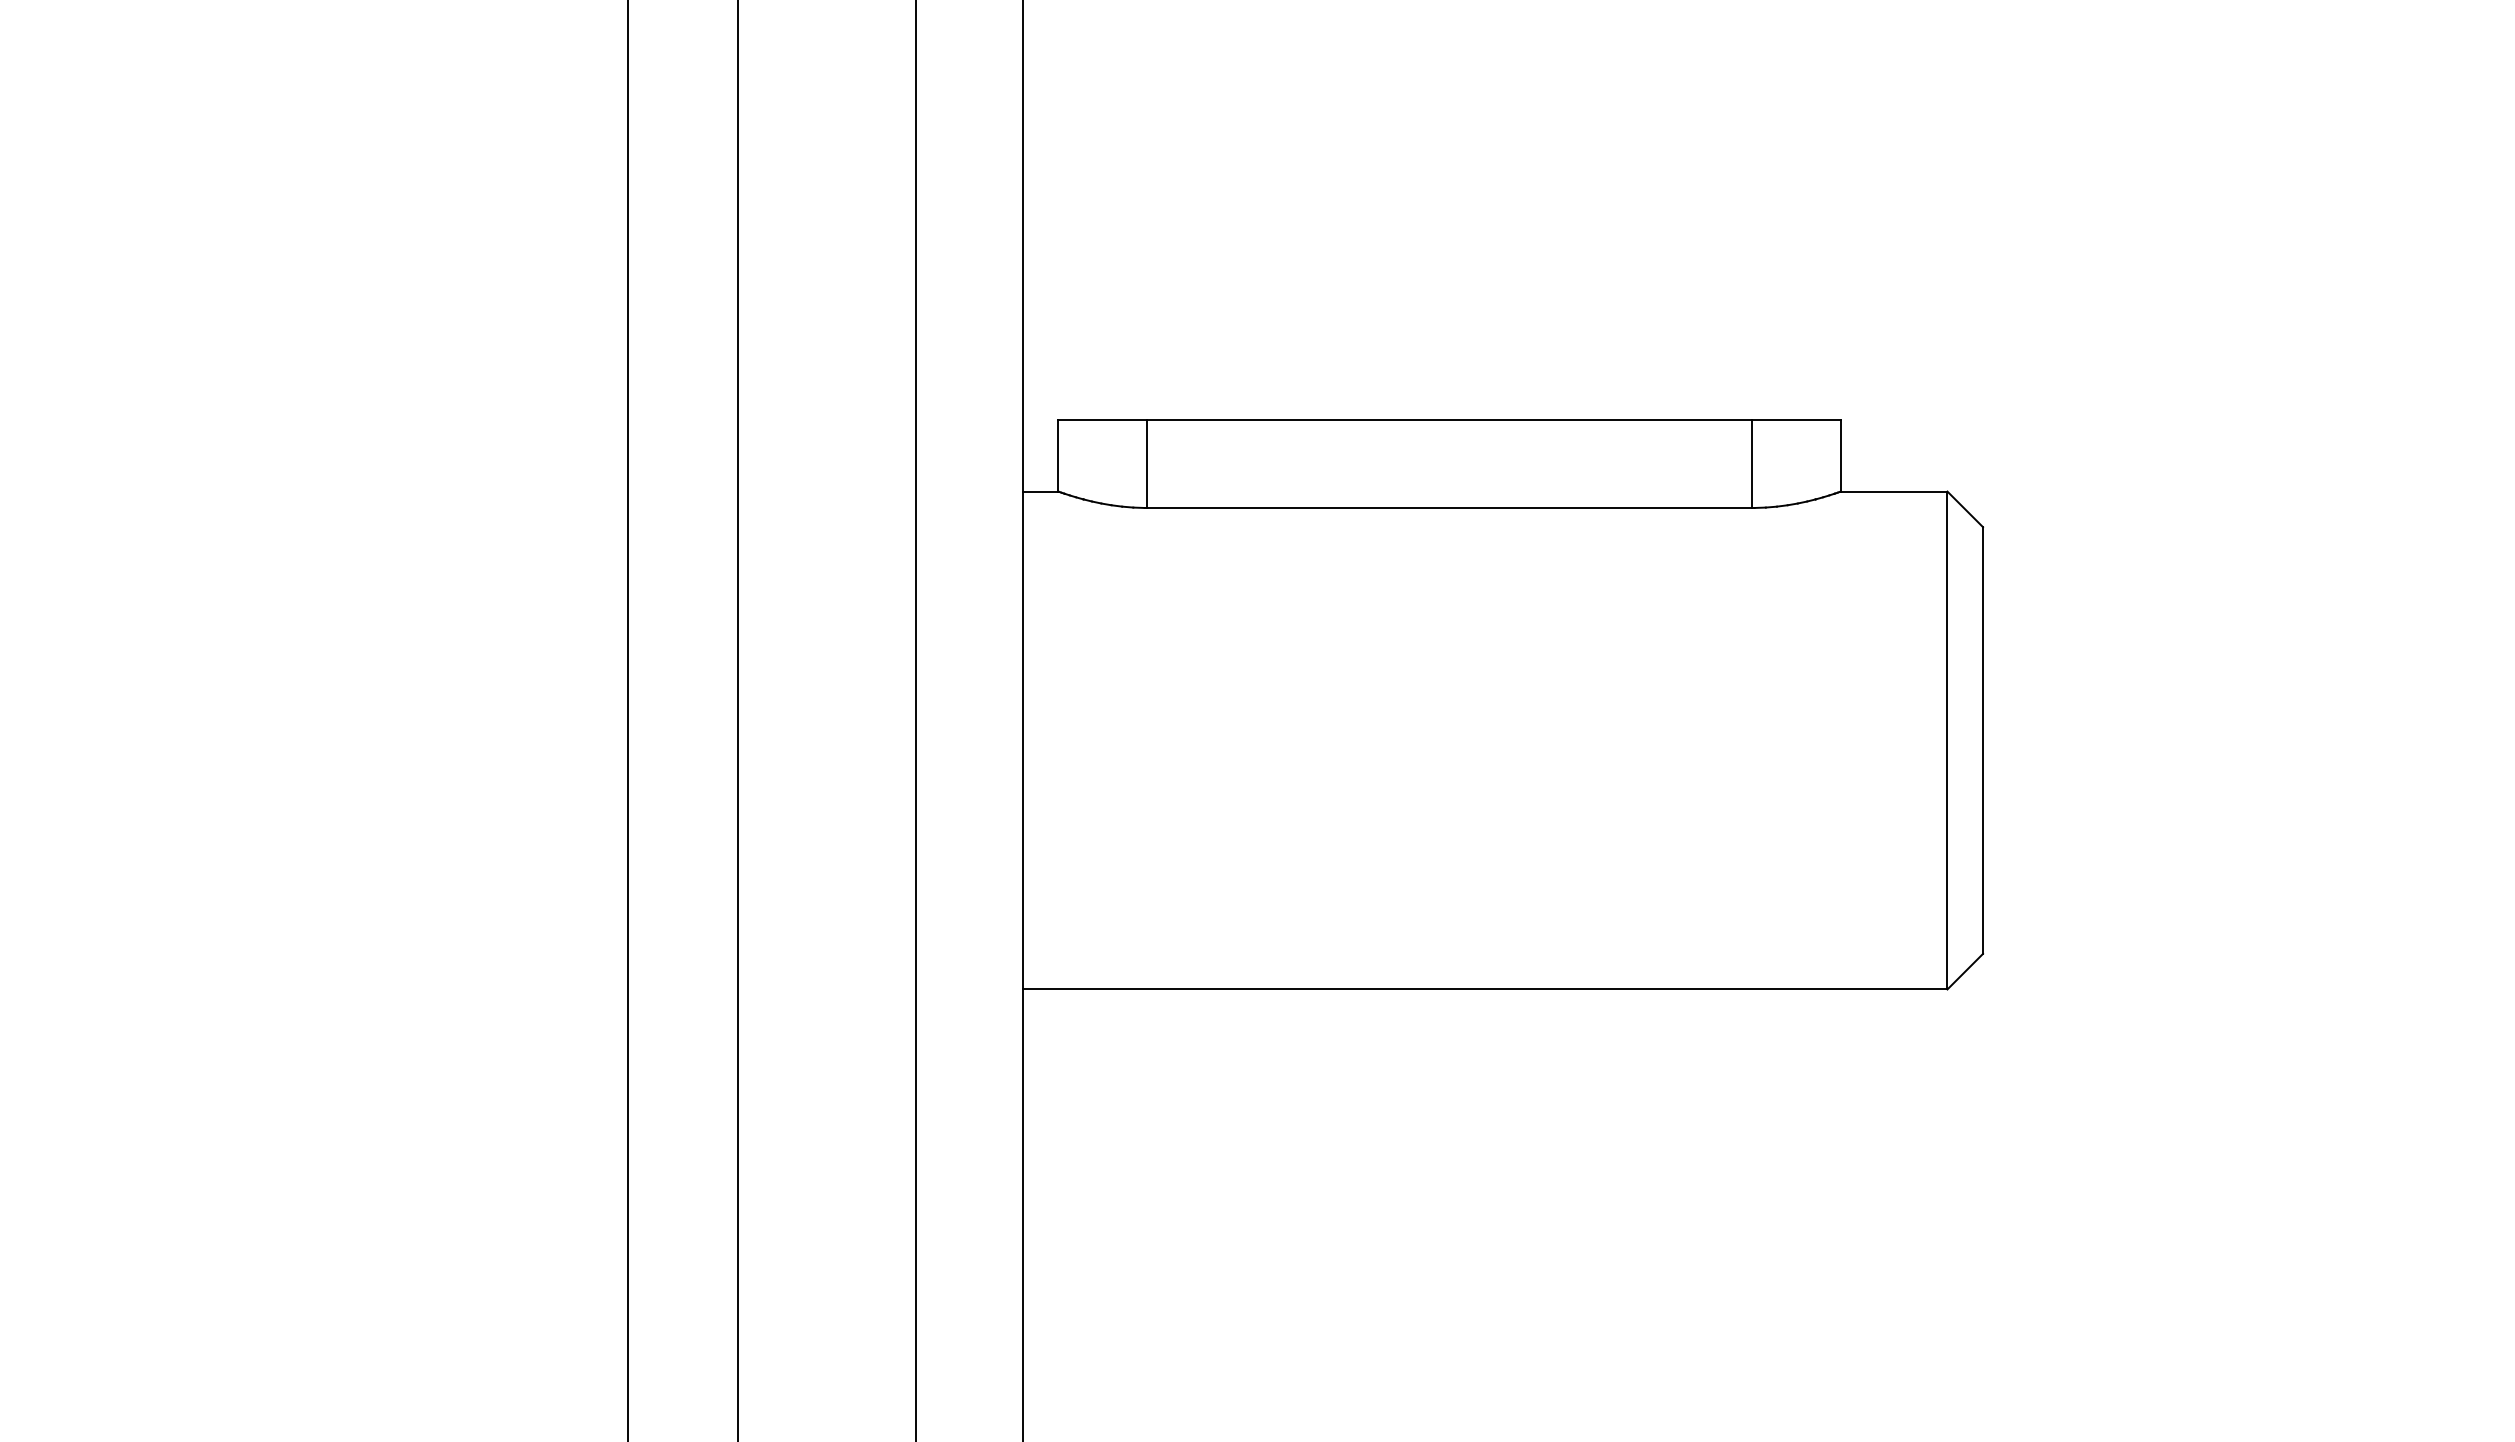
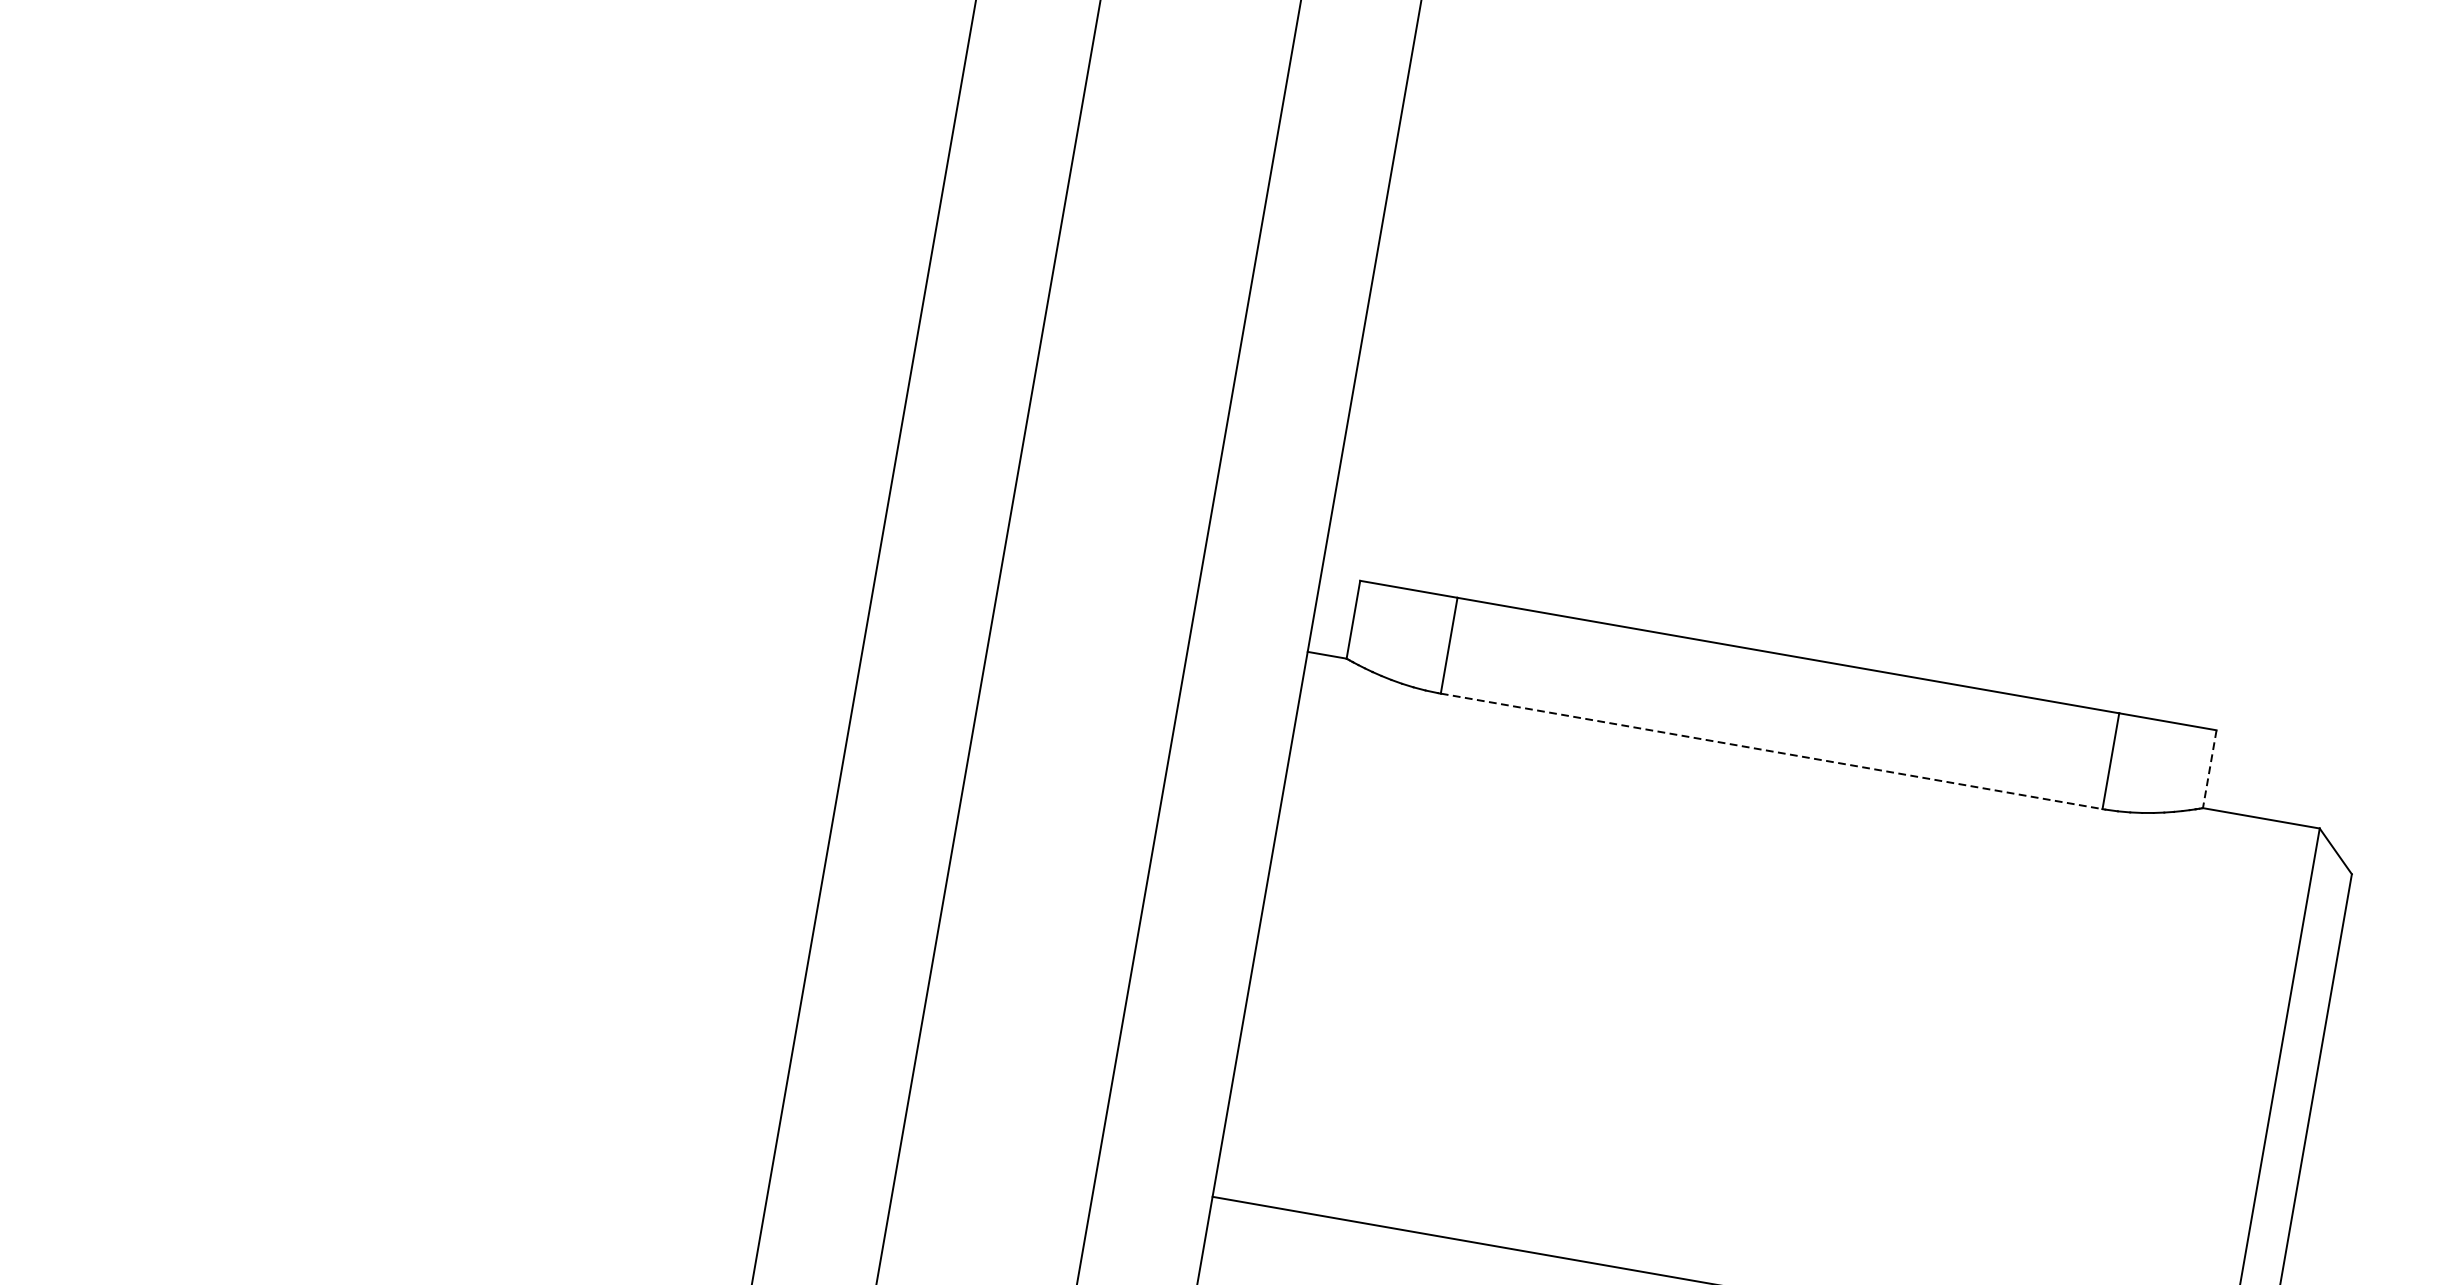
line: (1840, 456) -> (2209, 769), solid -> dashed
line: (1450, 508) -> (1772, 752), solid -> dashed

